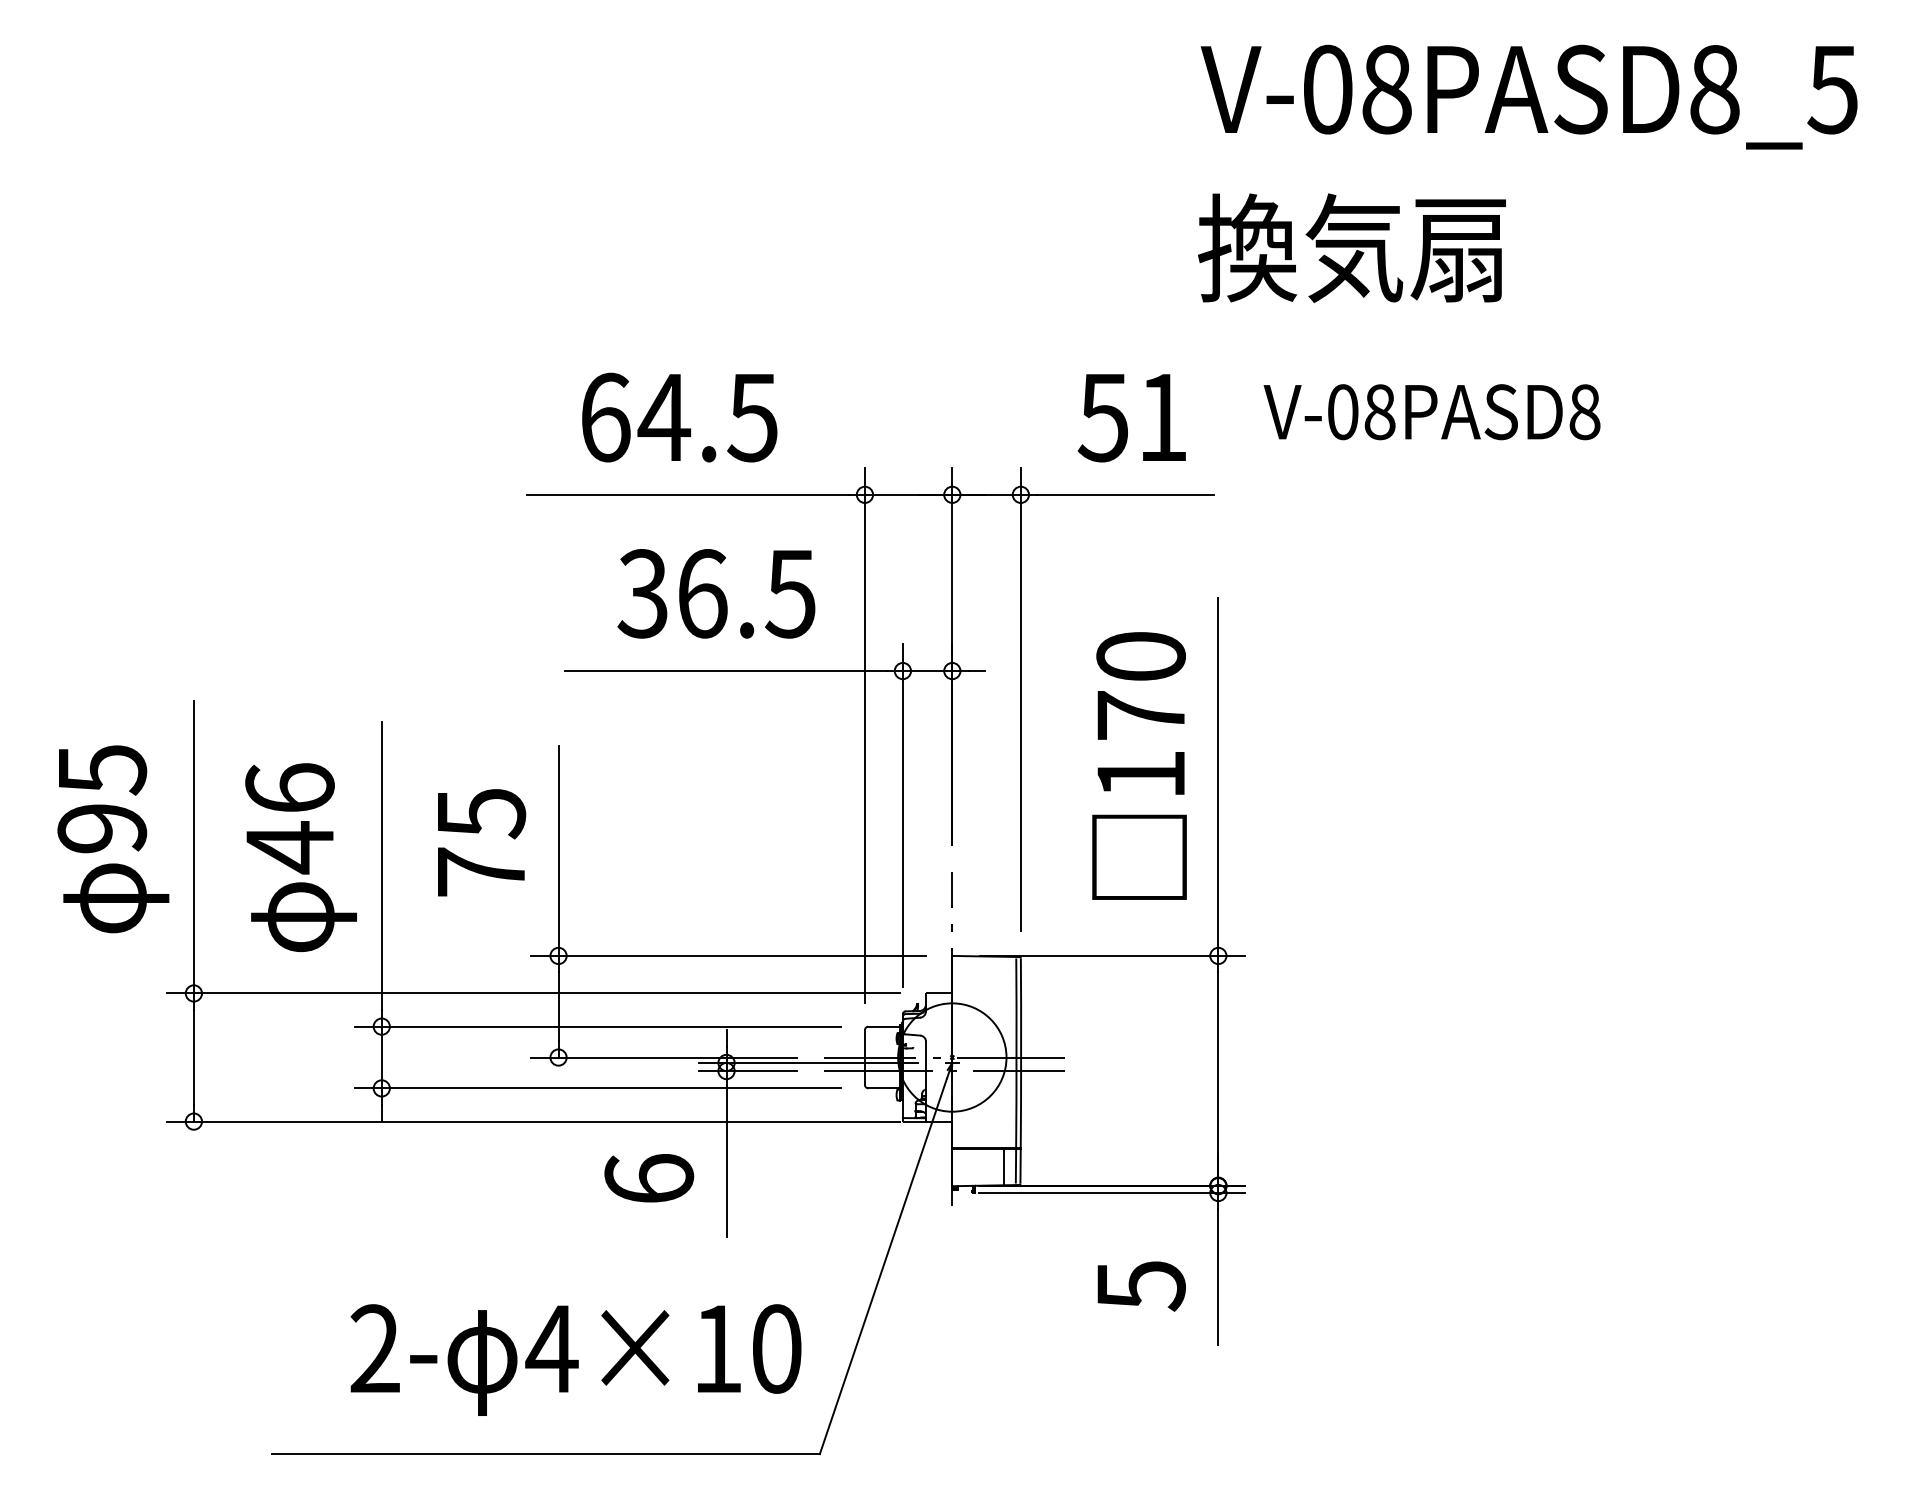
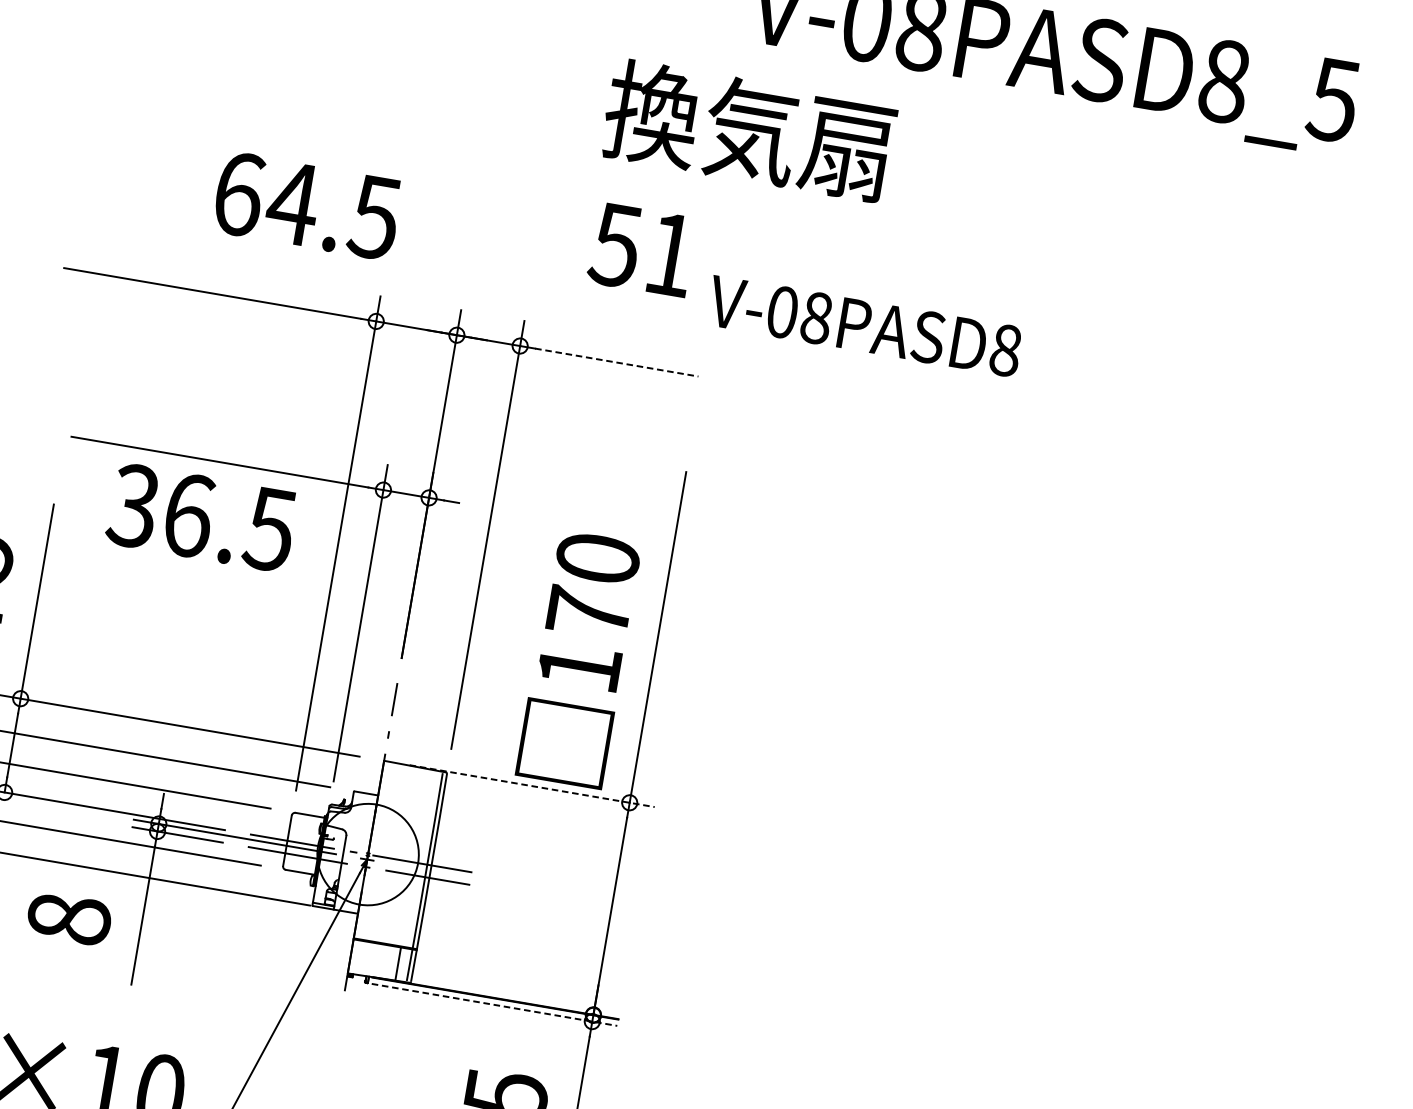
text: (1351, 247) -> (748, 130), moved
text: (1431, 412) -> (864, 326), moved
text: (679, 417) -> (307, 205), moved
text: (1131, 418) -> (641, 250), moved
line: (1126, 494) -> (617, 362), solid -> dashed
text: (716, 593) -> (201, 517), moved
text: (1139, 765) -> (579, 658), moved
line: (1112, 955) -> (532, 785), solid -> dashed
text: (649, 1178) -> (69, 918), 6 -> 8
line: (1112, 1193) -> (494, 1005), solid -> dashed

